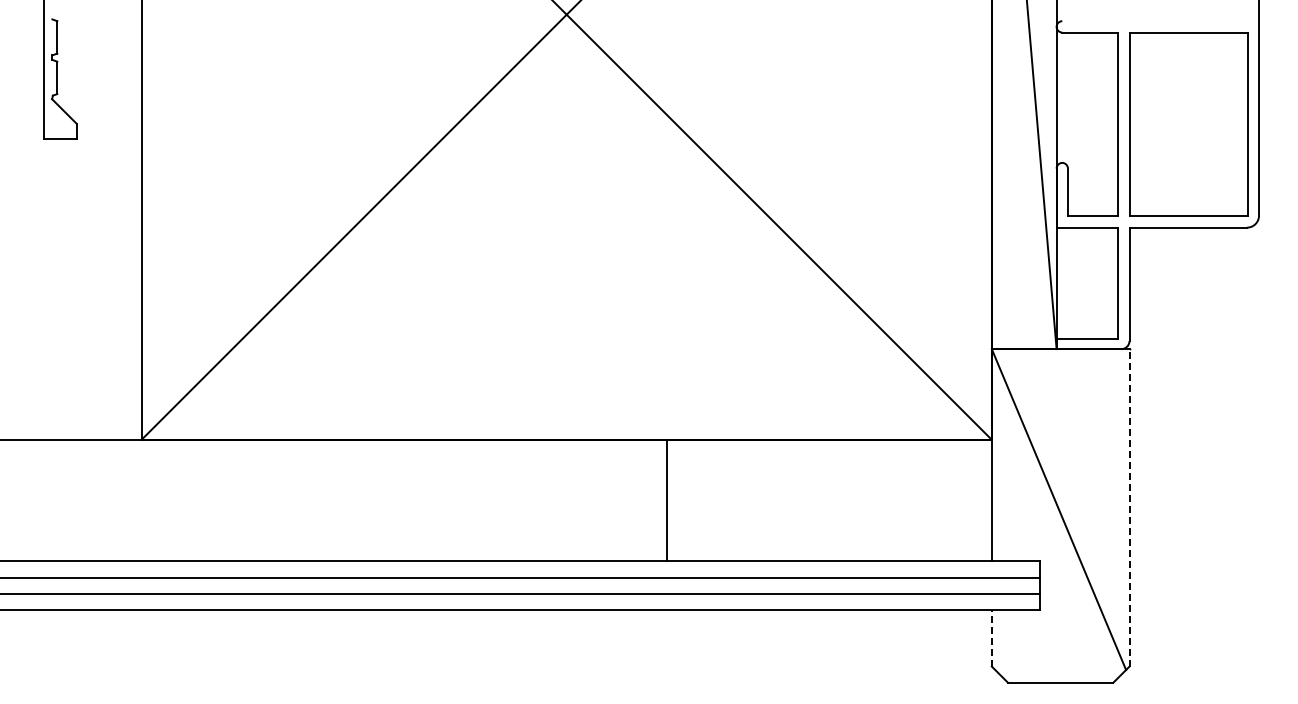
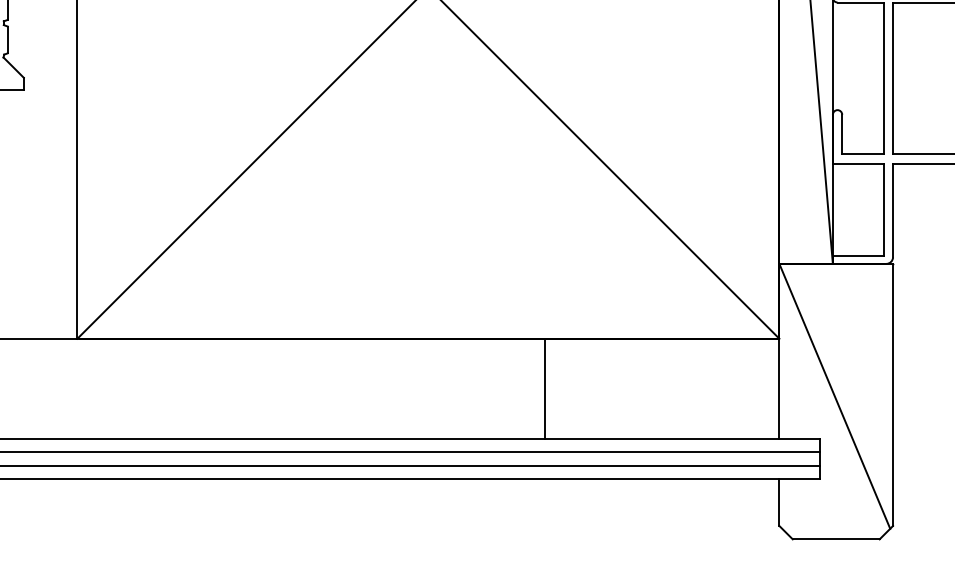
line: (667, 500) -> (545, 388), moved
line: (1129, 507) -> (893, 394), dashed -> solid
line: (991, 637) -> (779, 501), dashed -> solid

